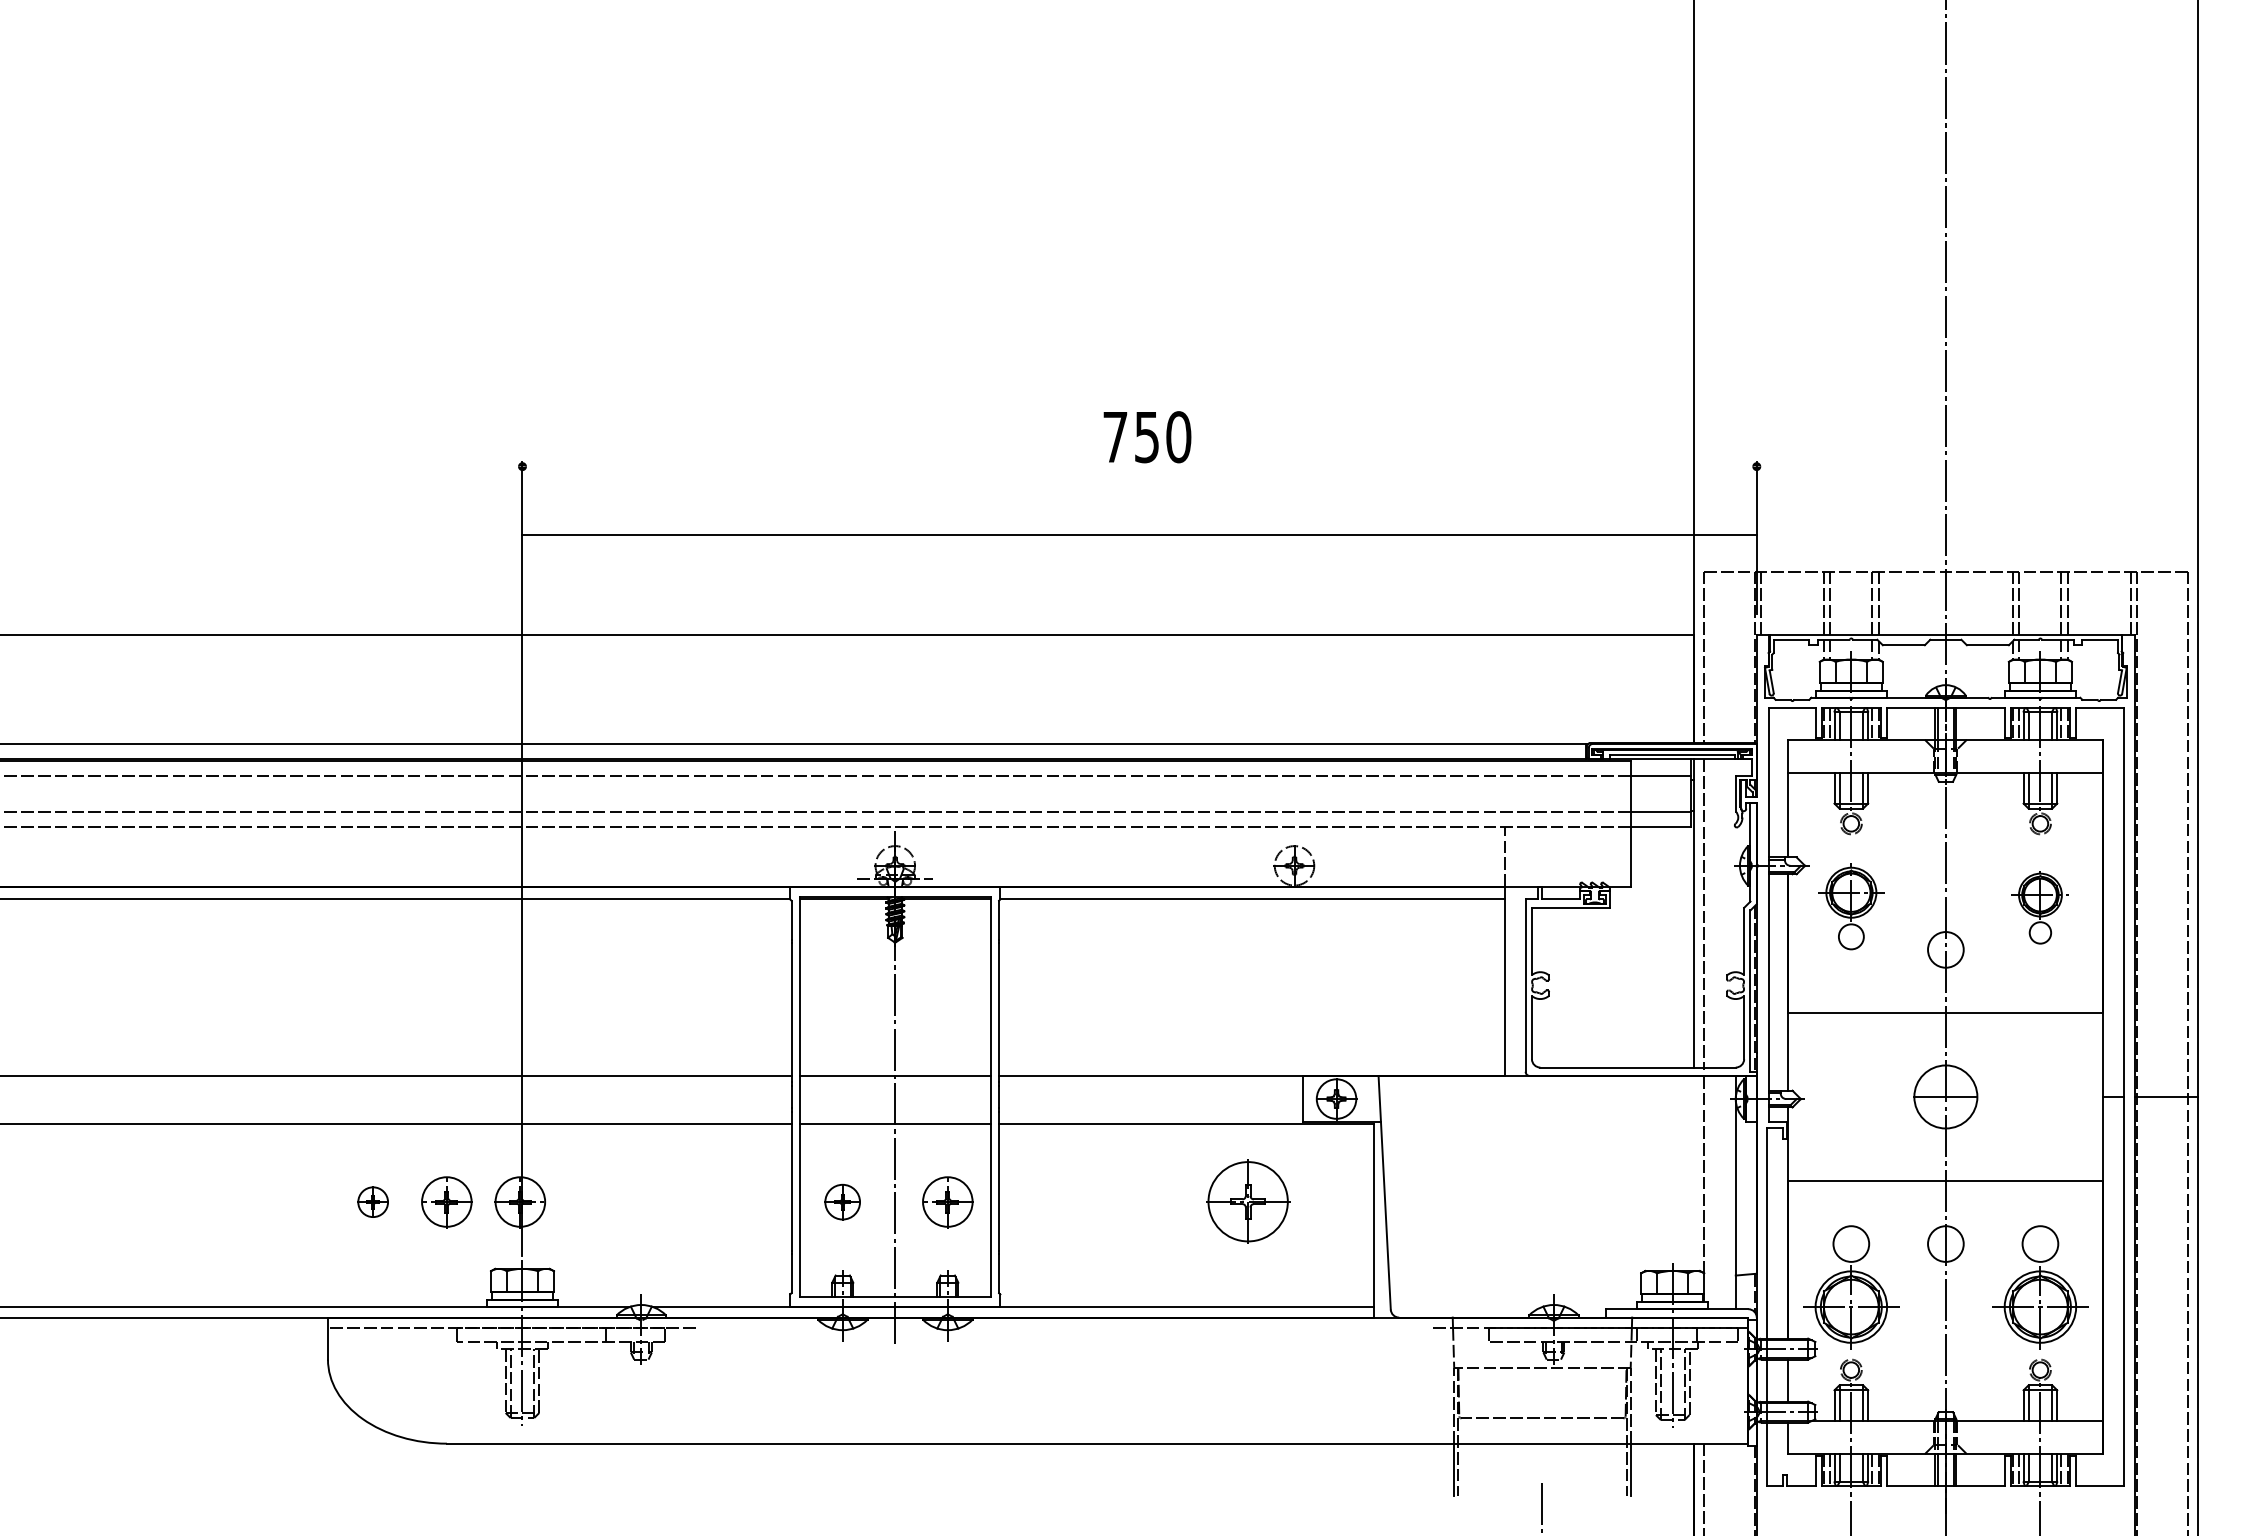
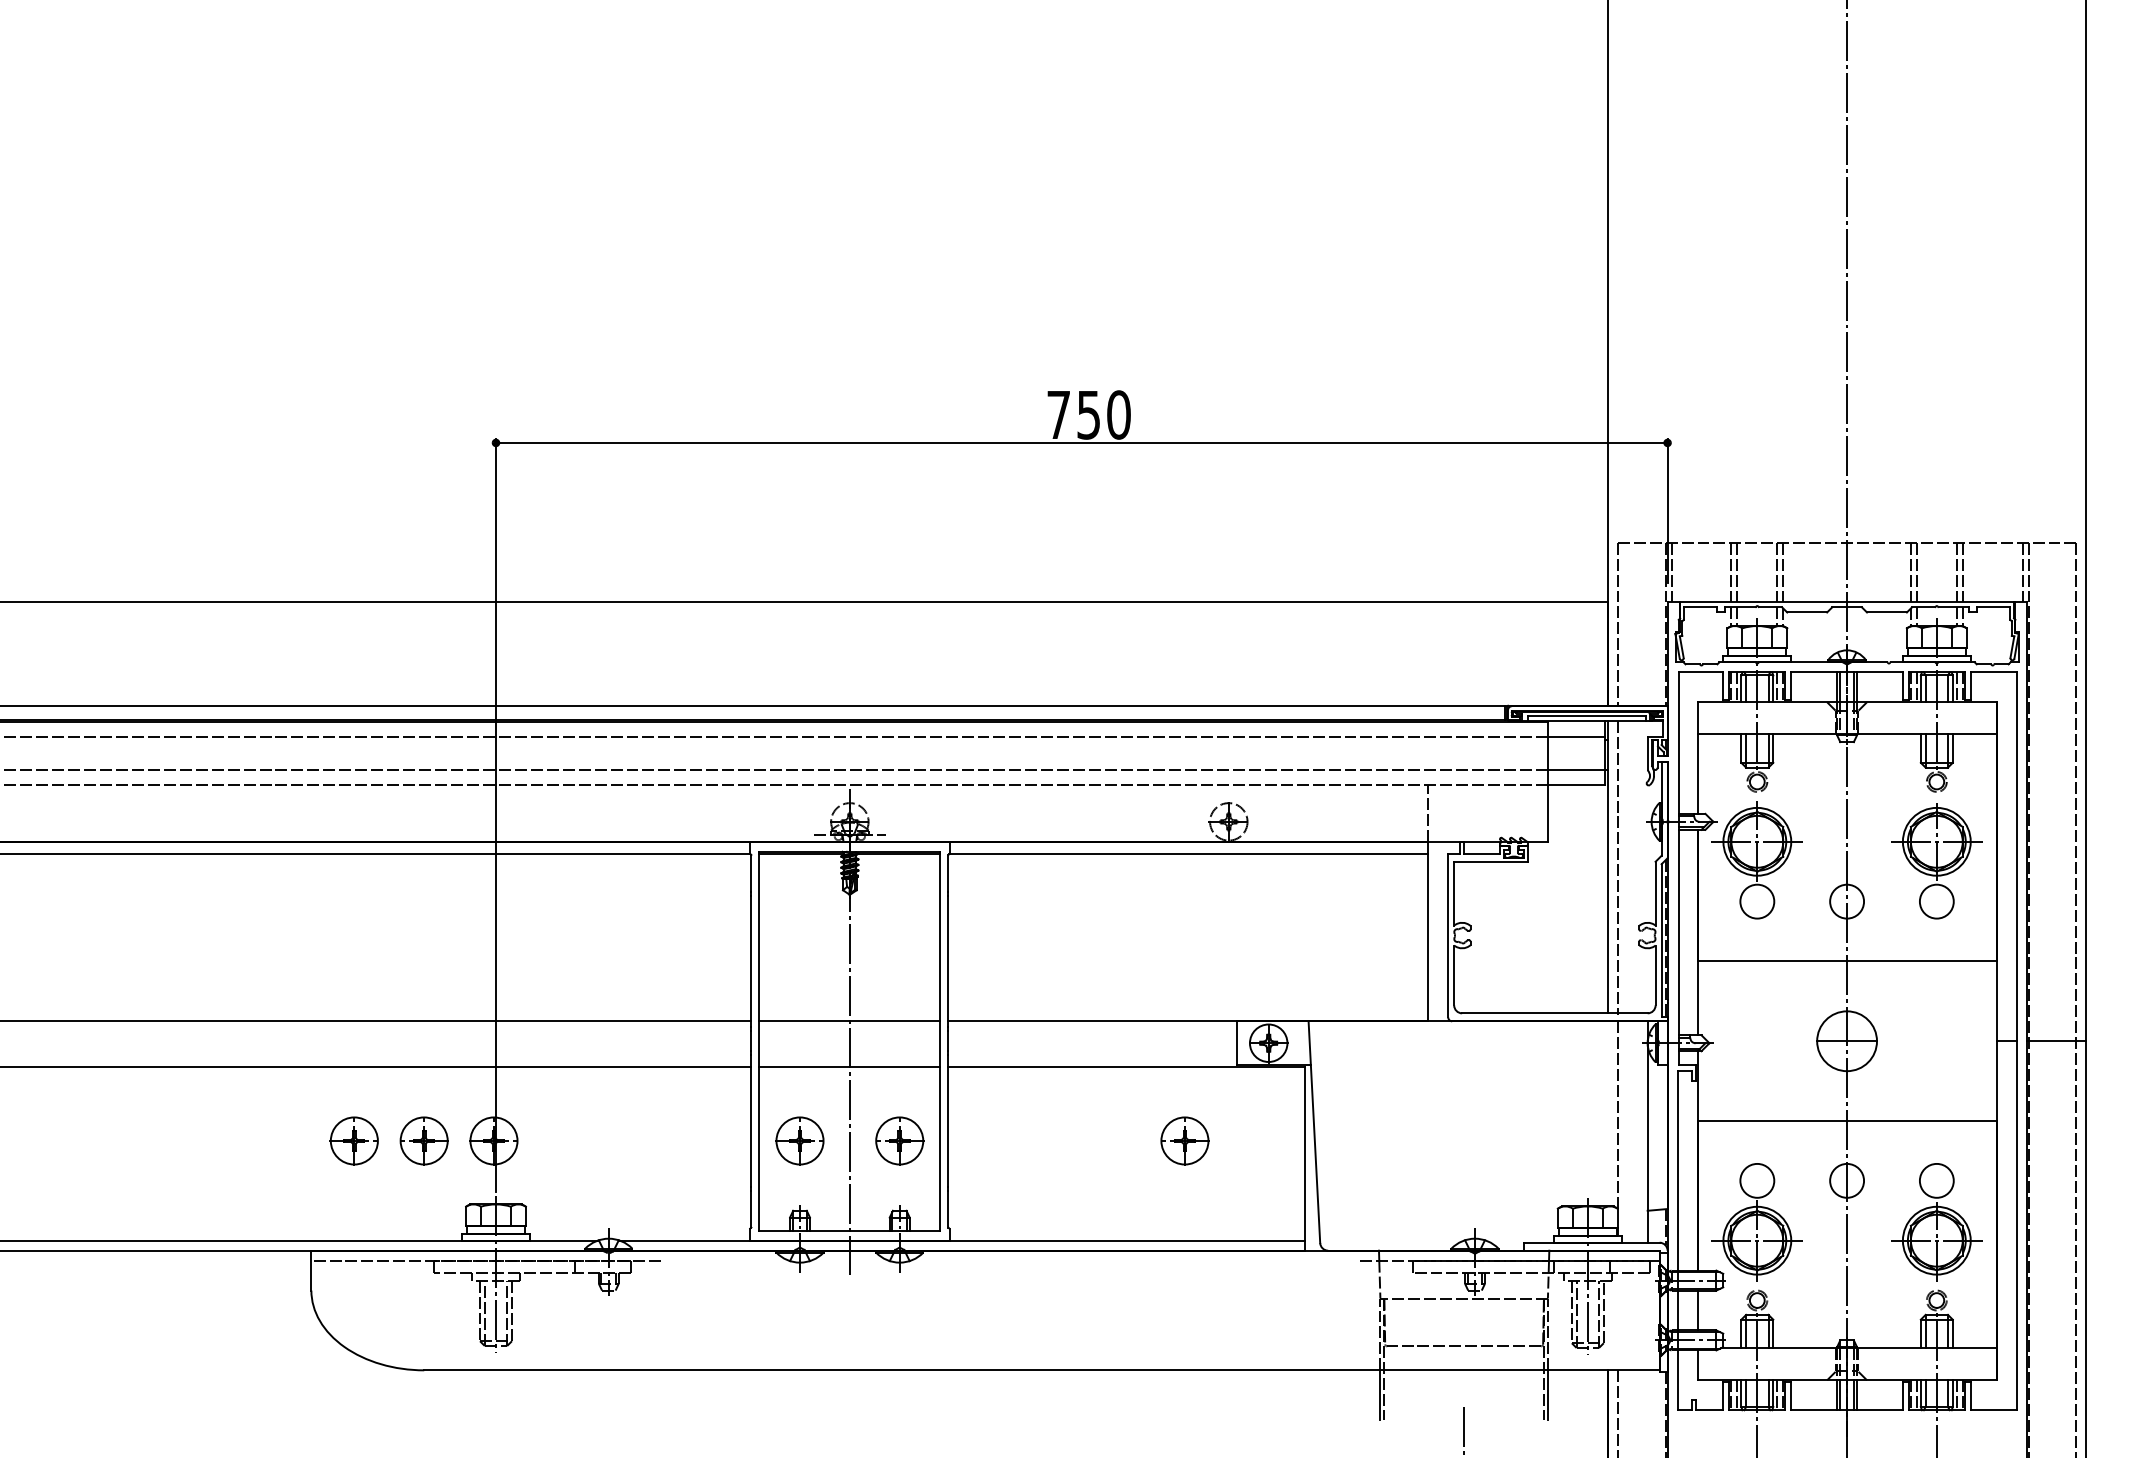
line: (1139, 534) -> (1081, 442), moved
part: (1851, 906) -> (1757, 860), size x1.43
part: (2040, 907) -> (1936, 861), size x1.67
part: (372, 1202) -> (353, 1141), size x1.67
part: (842, 1202) -> (799, 1141), size x1.43
part: (1248, 1202) -> (1185, 1141), size x0.62

